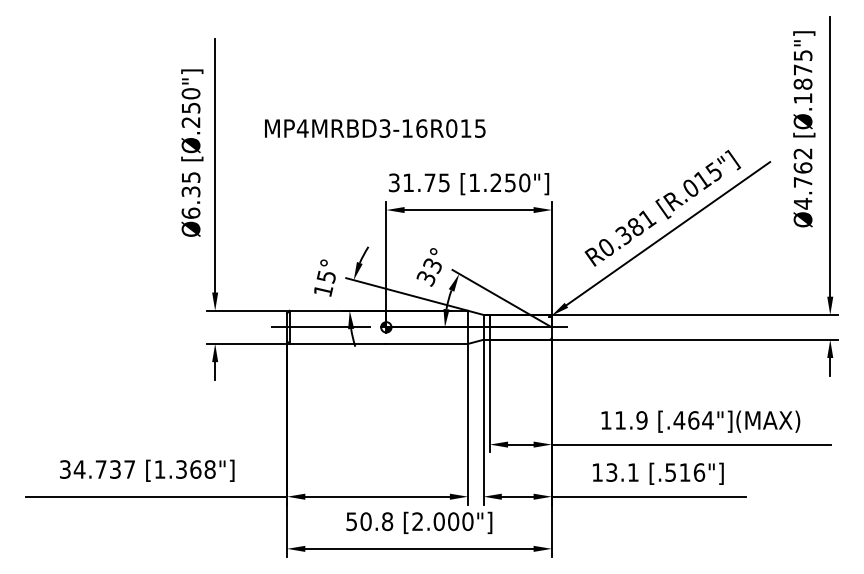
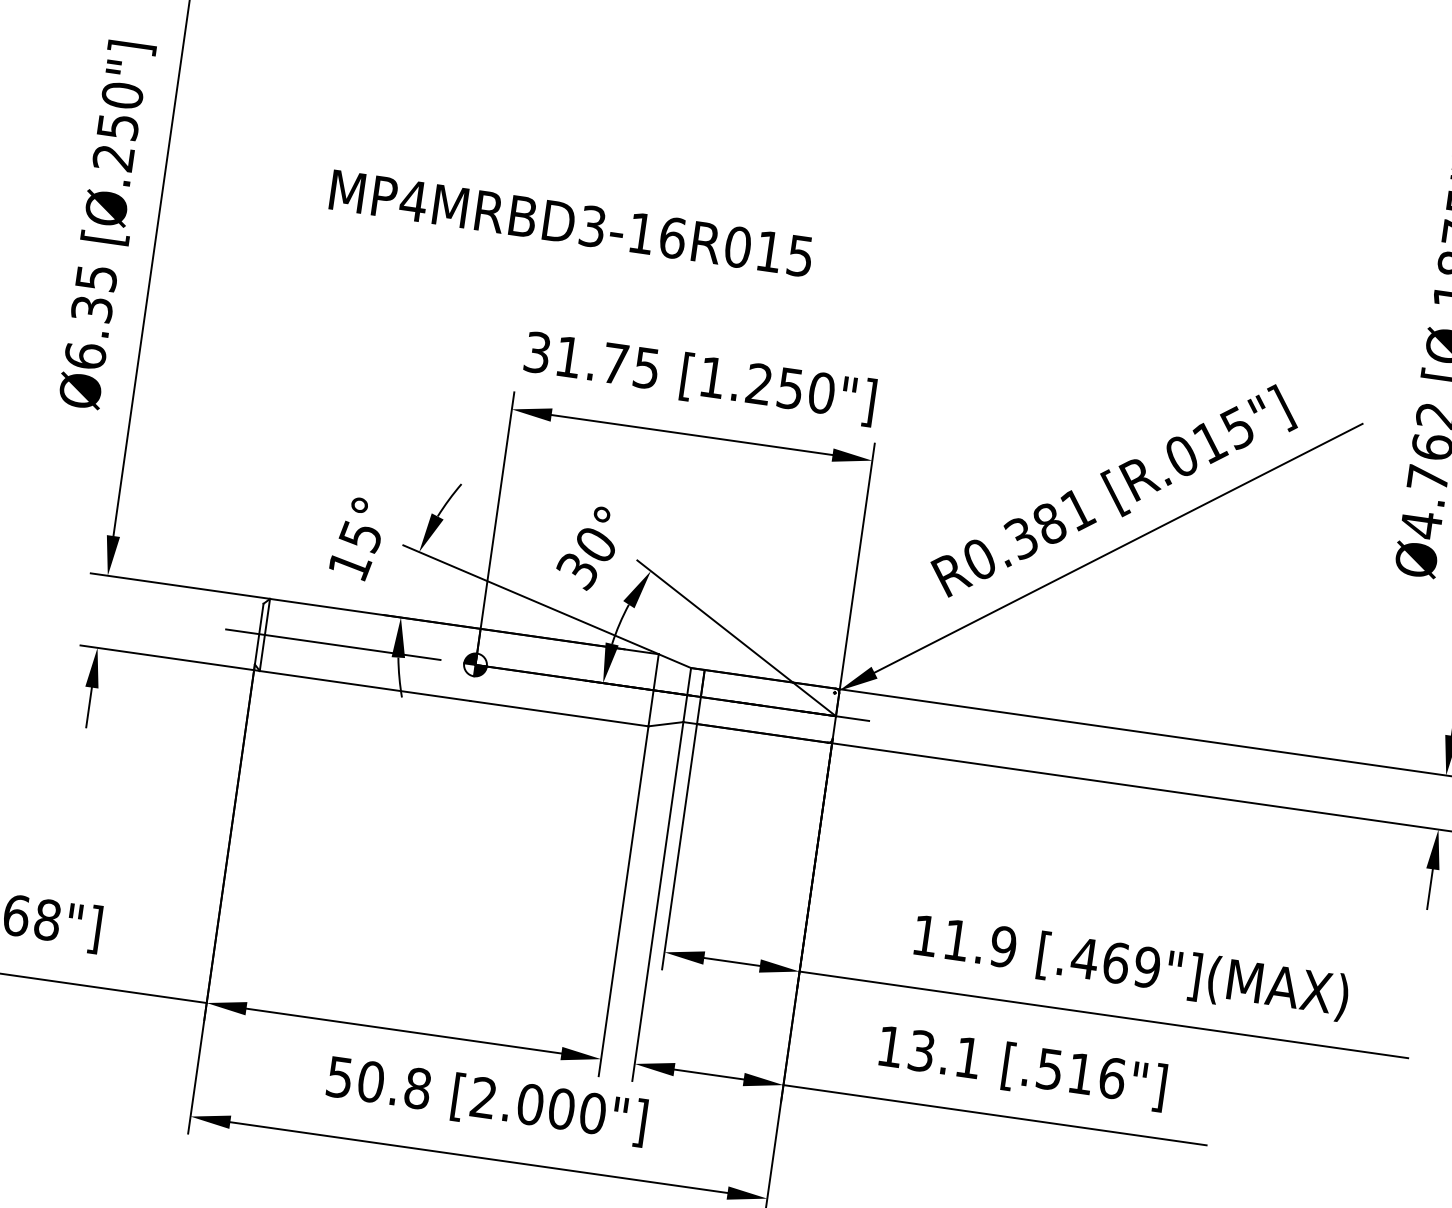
text: (375, 128) -> (571, 223), moved
text: (432, 265) -> (595, 544), 33° -> 30°
text: (707, 420) -> (1146, 967), [.464"](MAX) -> [.469"](MAX)

